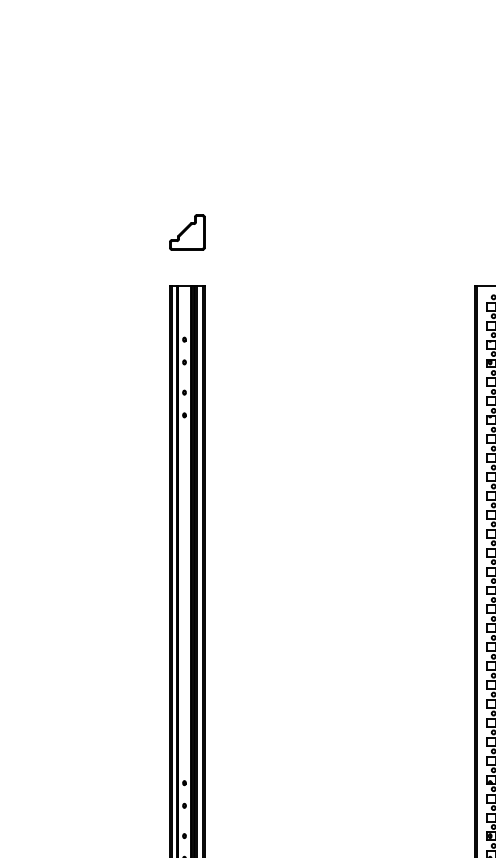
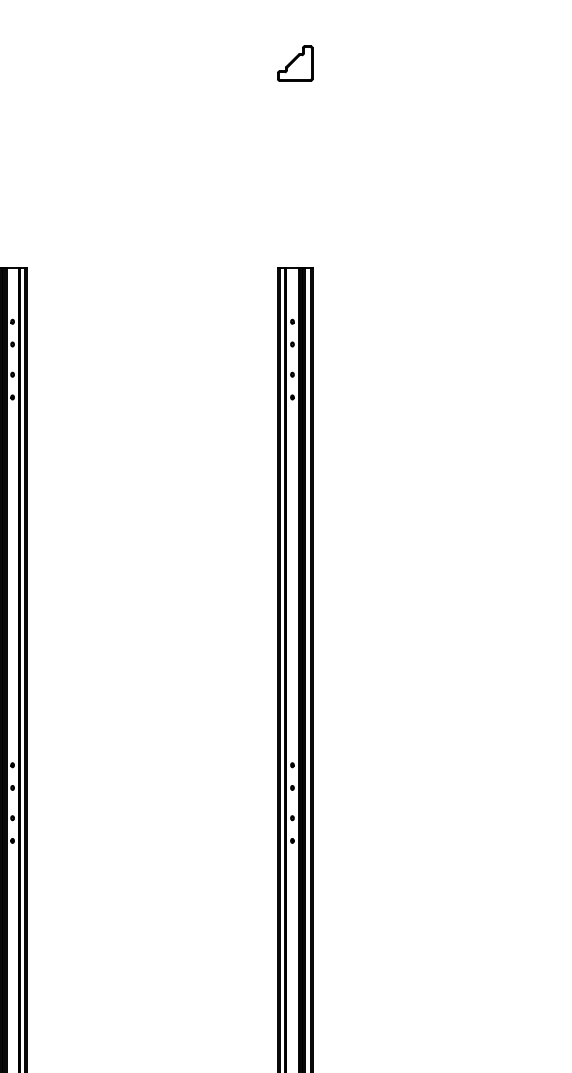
part: (187, 232) -> (295, 63), moved

